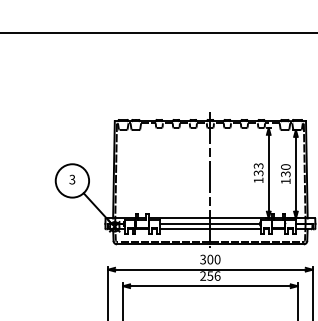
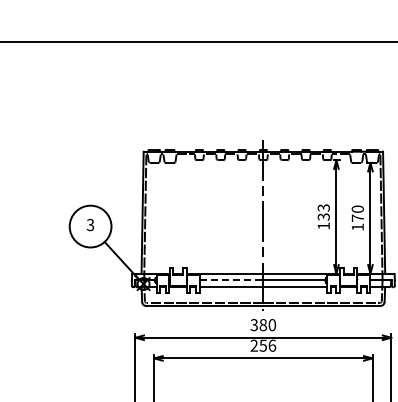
text: (285, 174) -> (357, 218), 130 -> 170
line: (184, 223) -> (231, 280), solid -> dashed
text: (210, 259) -> (263, 324), 300 -> 380

